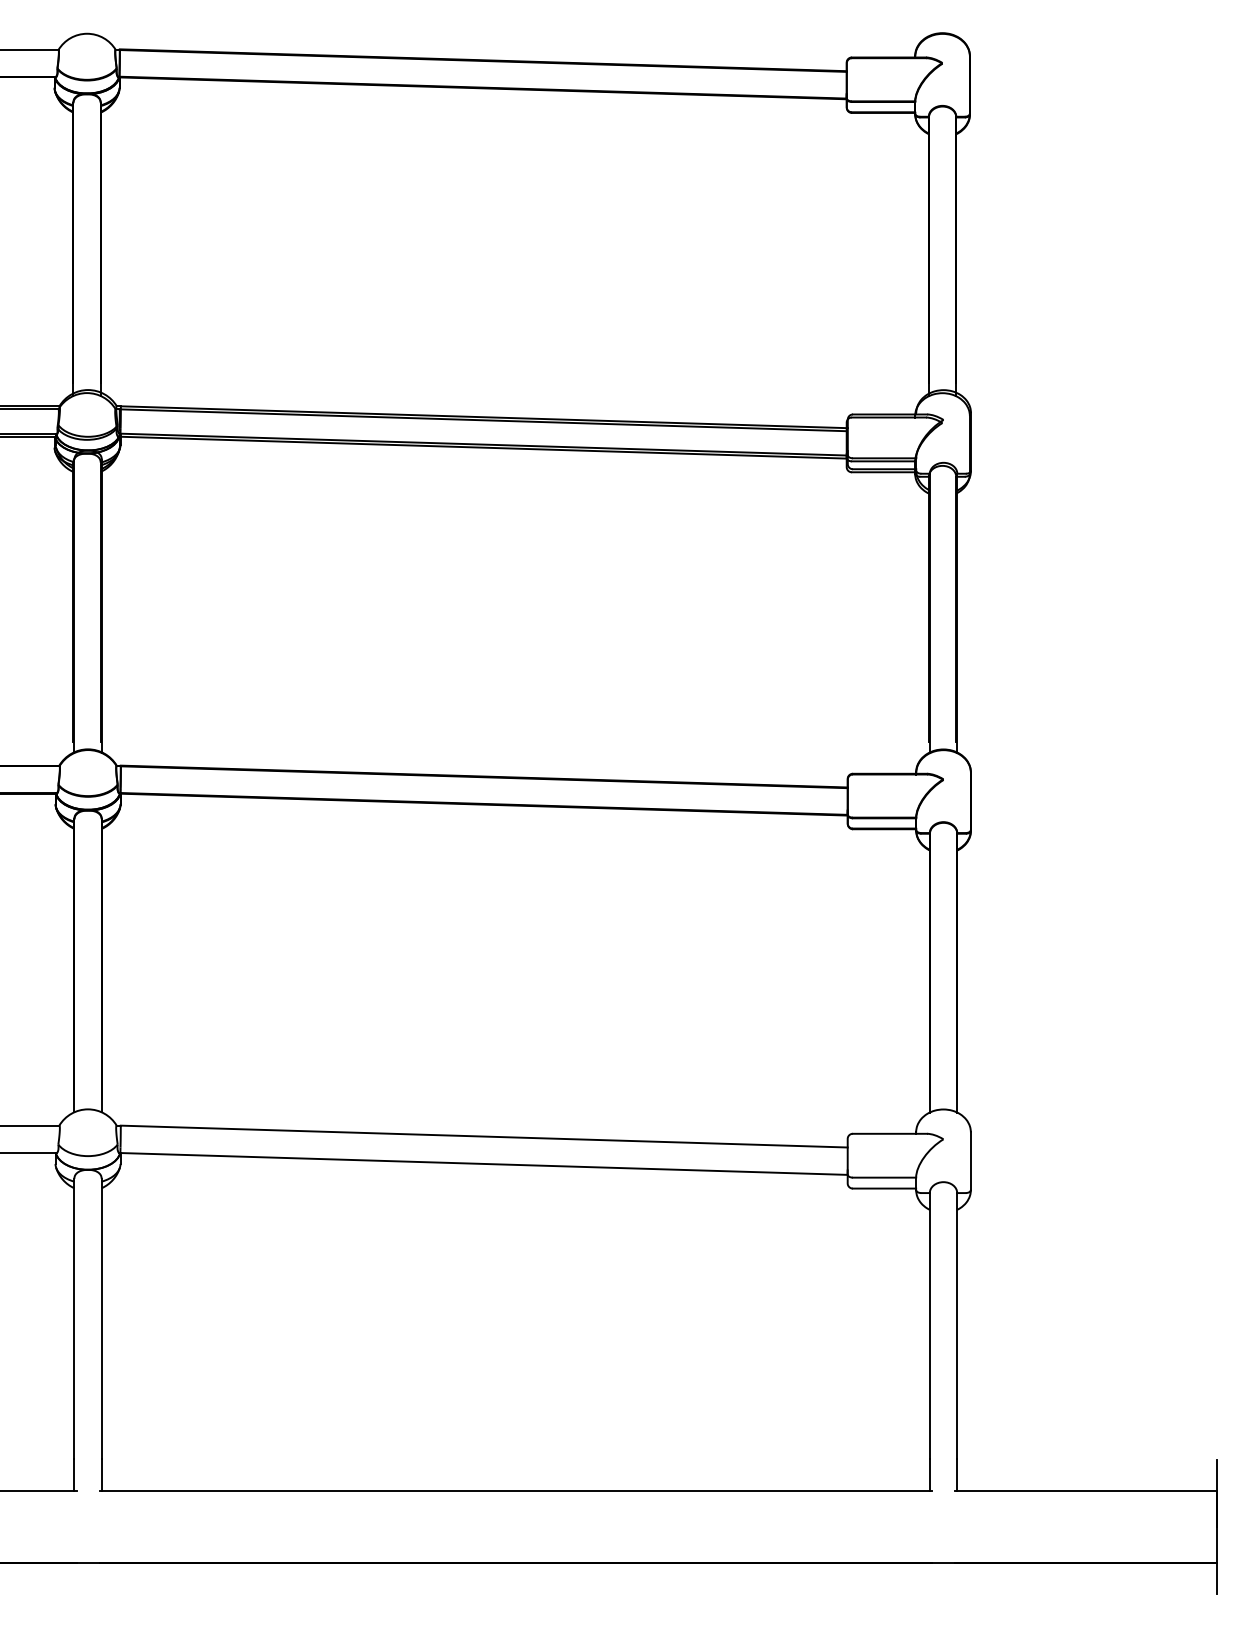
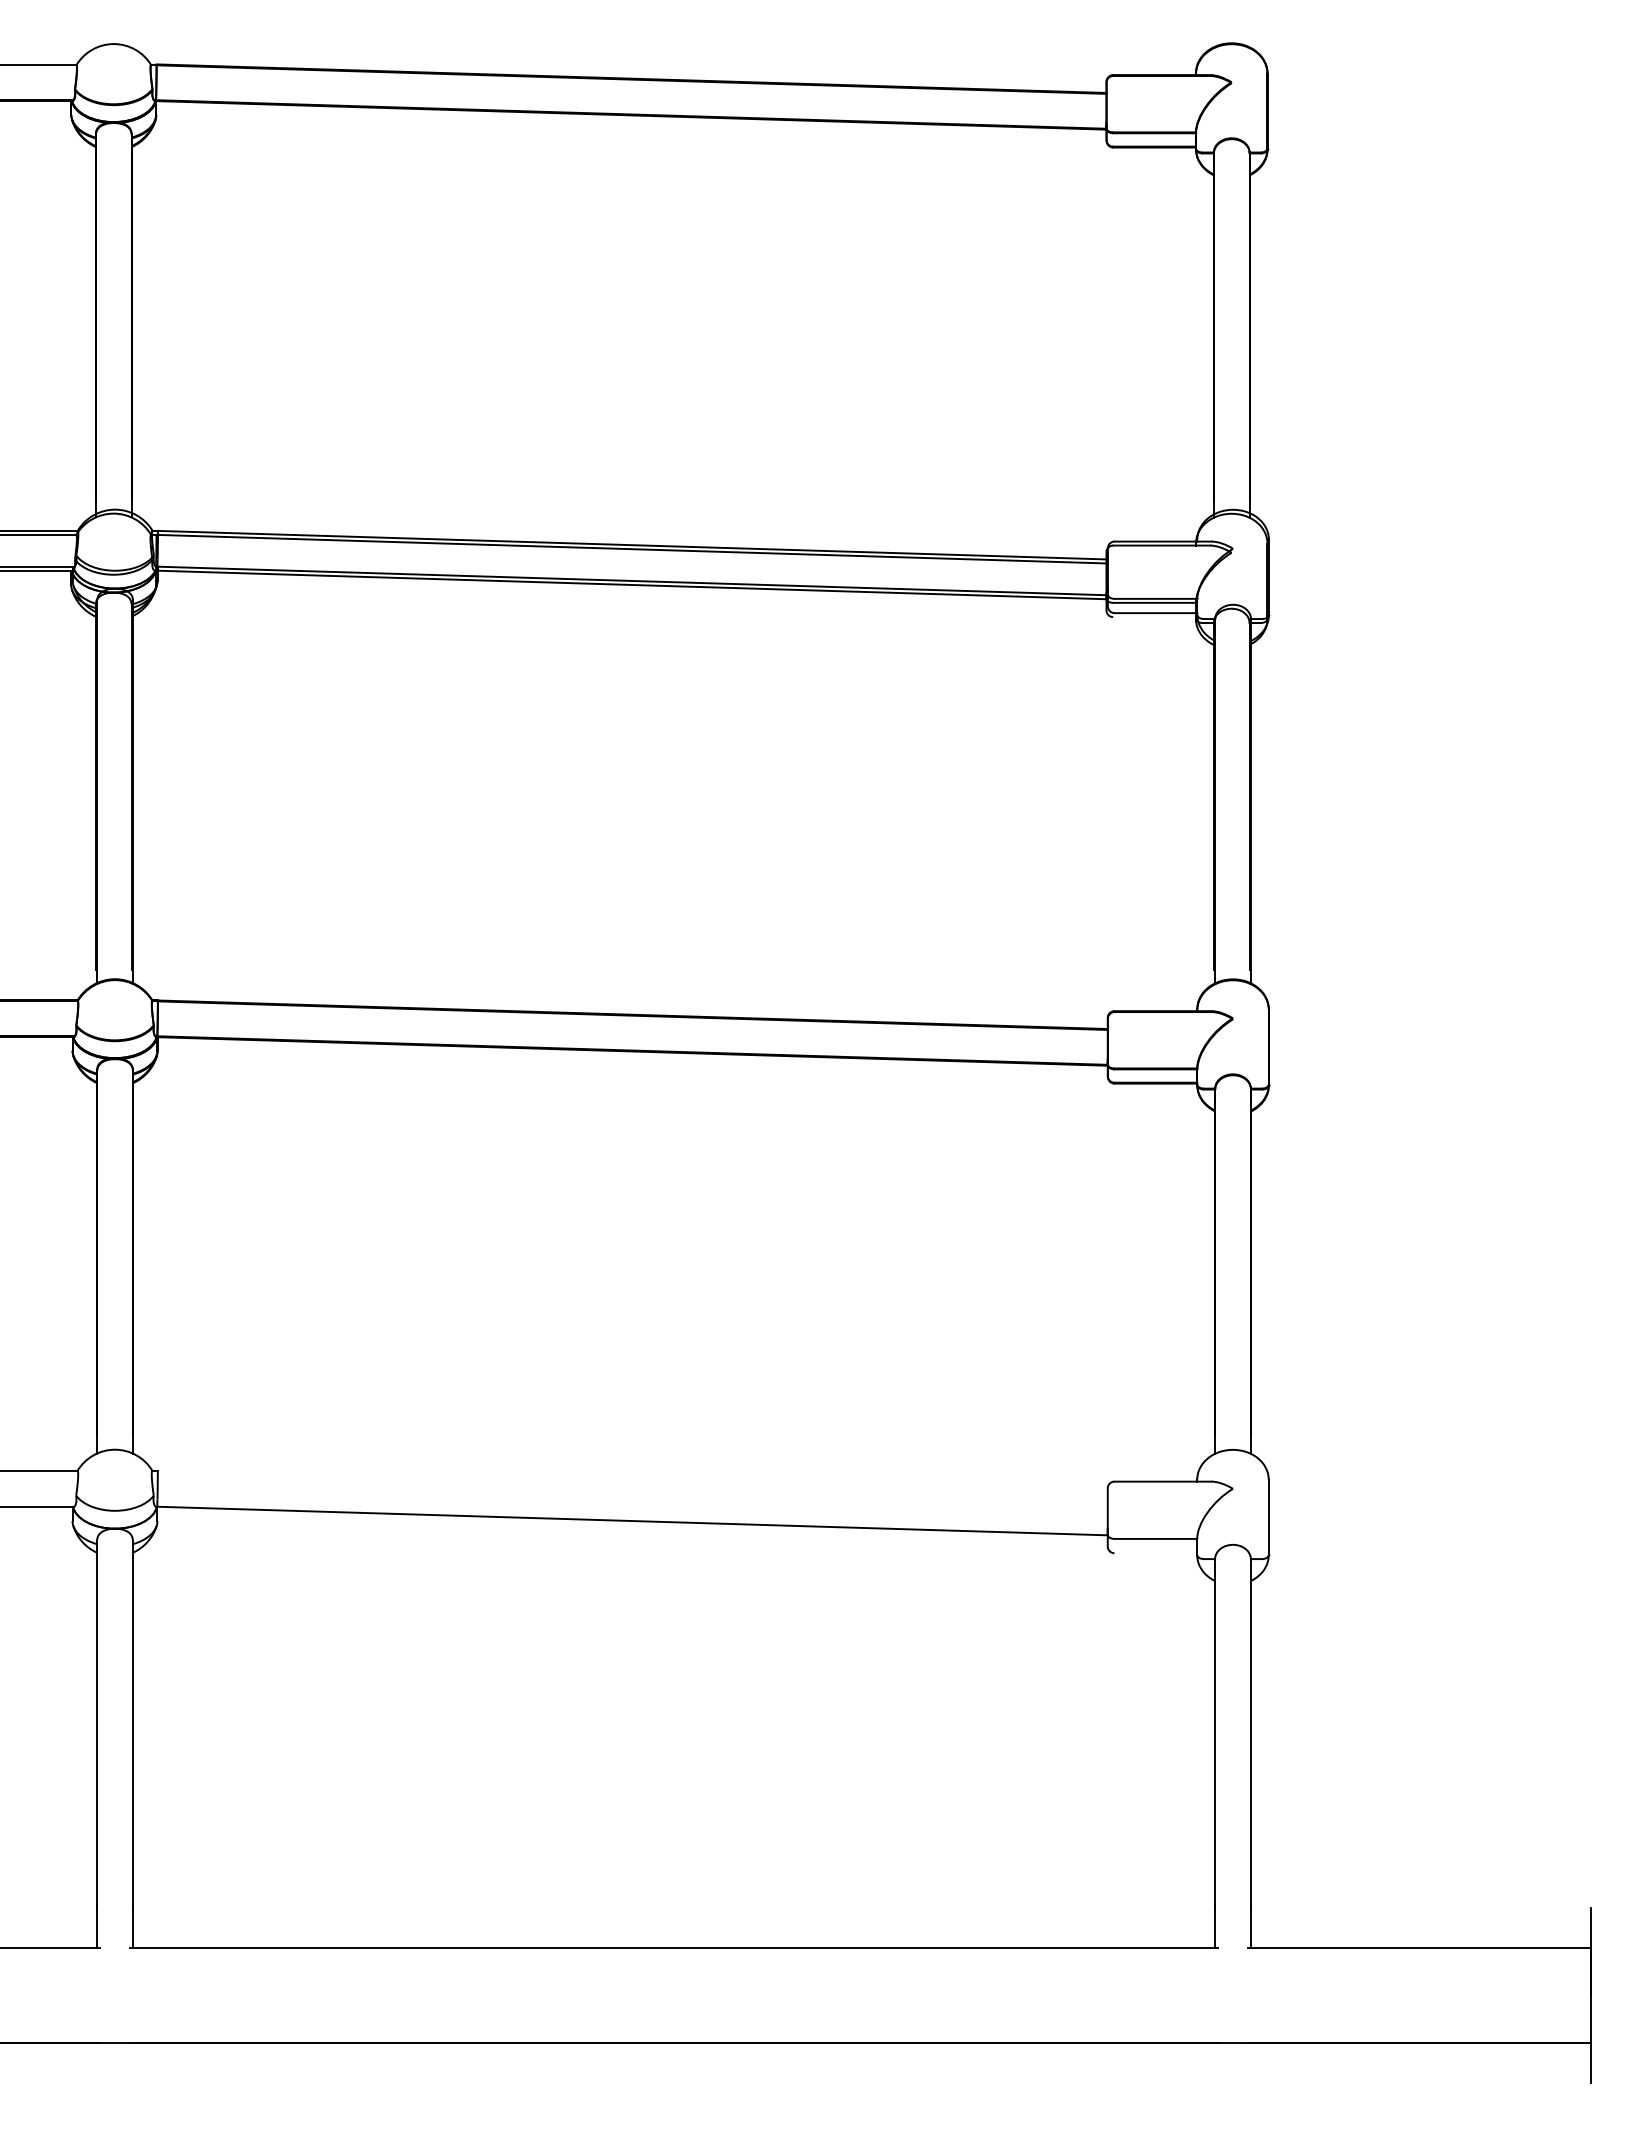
line: (883, 472) -> (1154, 617), removed
line: (484, 1135) -> (632, 1484), removed
line: (884, 1188) -> (1155, 1553), removed

